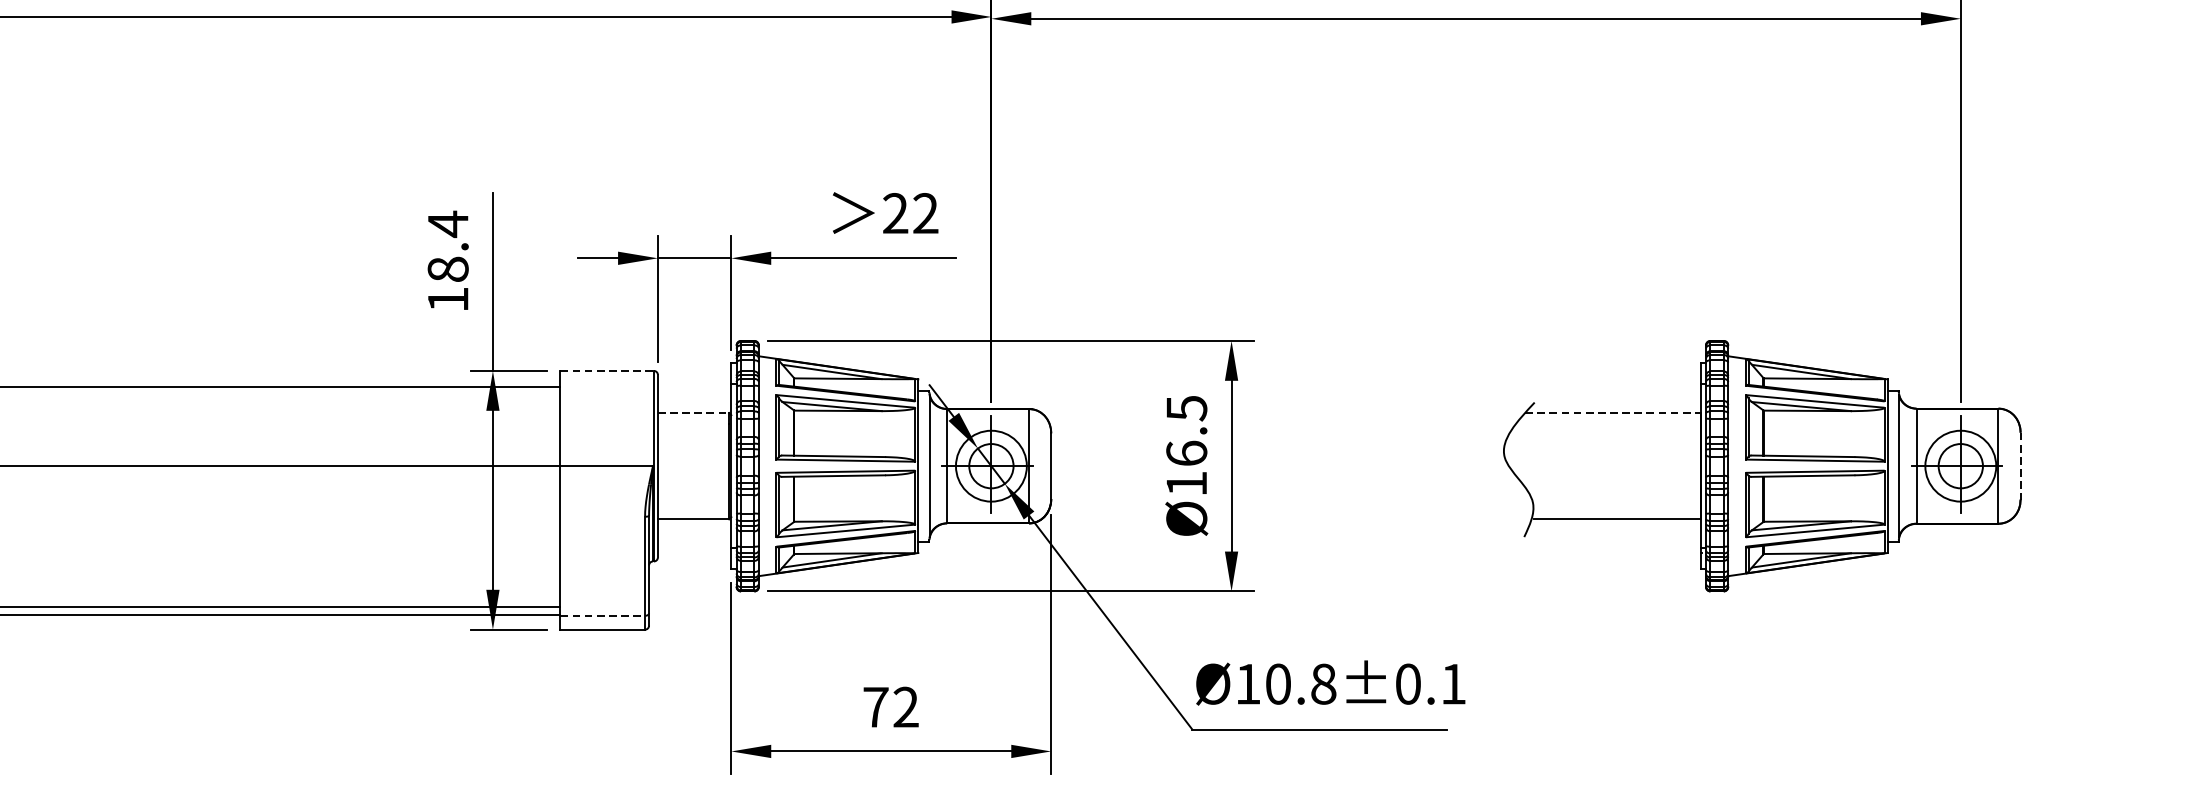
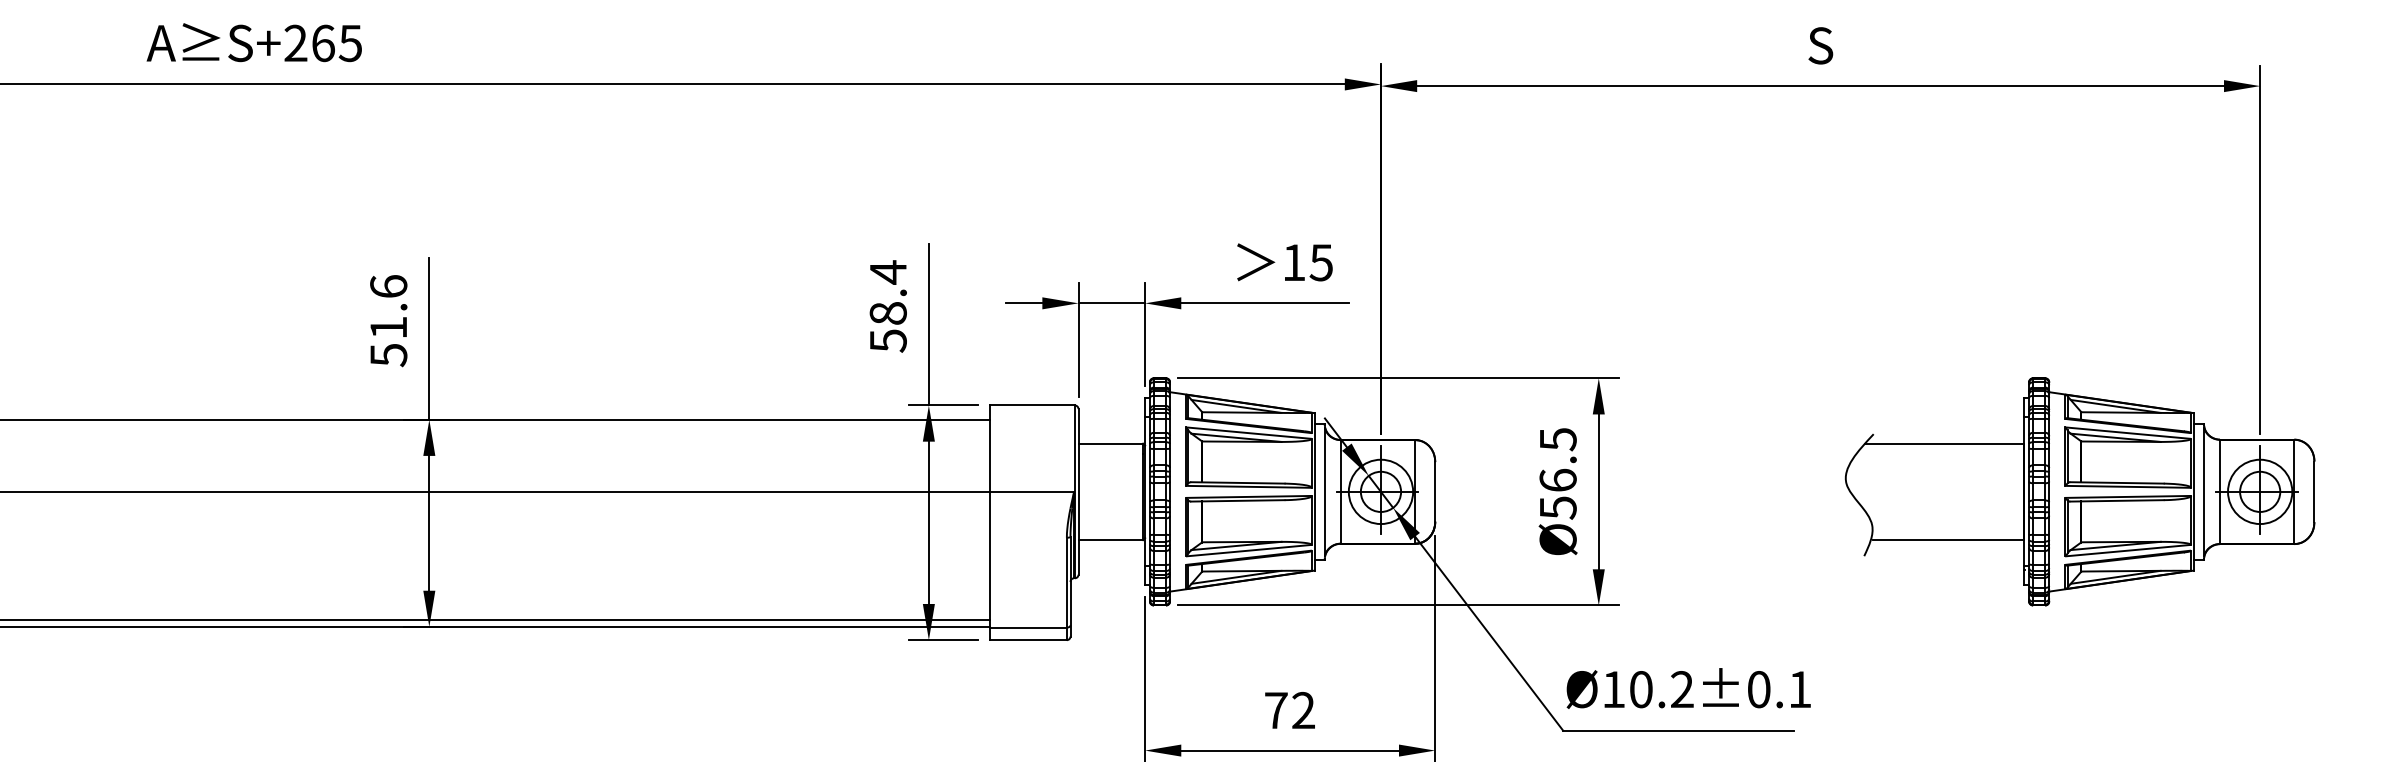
text: (910, 213) -> (1307, 262), 22 -> 15
text: (448, 299) -> (888, 340), 18.4 -> 58.4
line: (608, 370) -> (1033, 405), dashed -> solid
line: (694, 412) -> (1111, 443), dashed -> solid
line: (1612, 412) -> (1944, 443), dashed -> solid
line: (2020, 466) -> (2314, 492), dashed -> solid
text: (1187, 483) -> (1558, 507), Ø16.5 -> Ø56.5
line: (603, 615) -> (1029, 627), dashed -> solid
text: (1323, 684) -> (1682, 689), Ø10.8±0.1 -> Ø10.2±0.1

